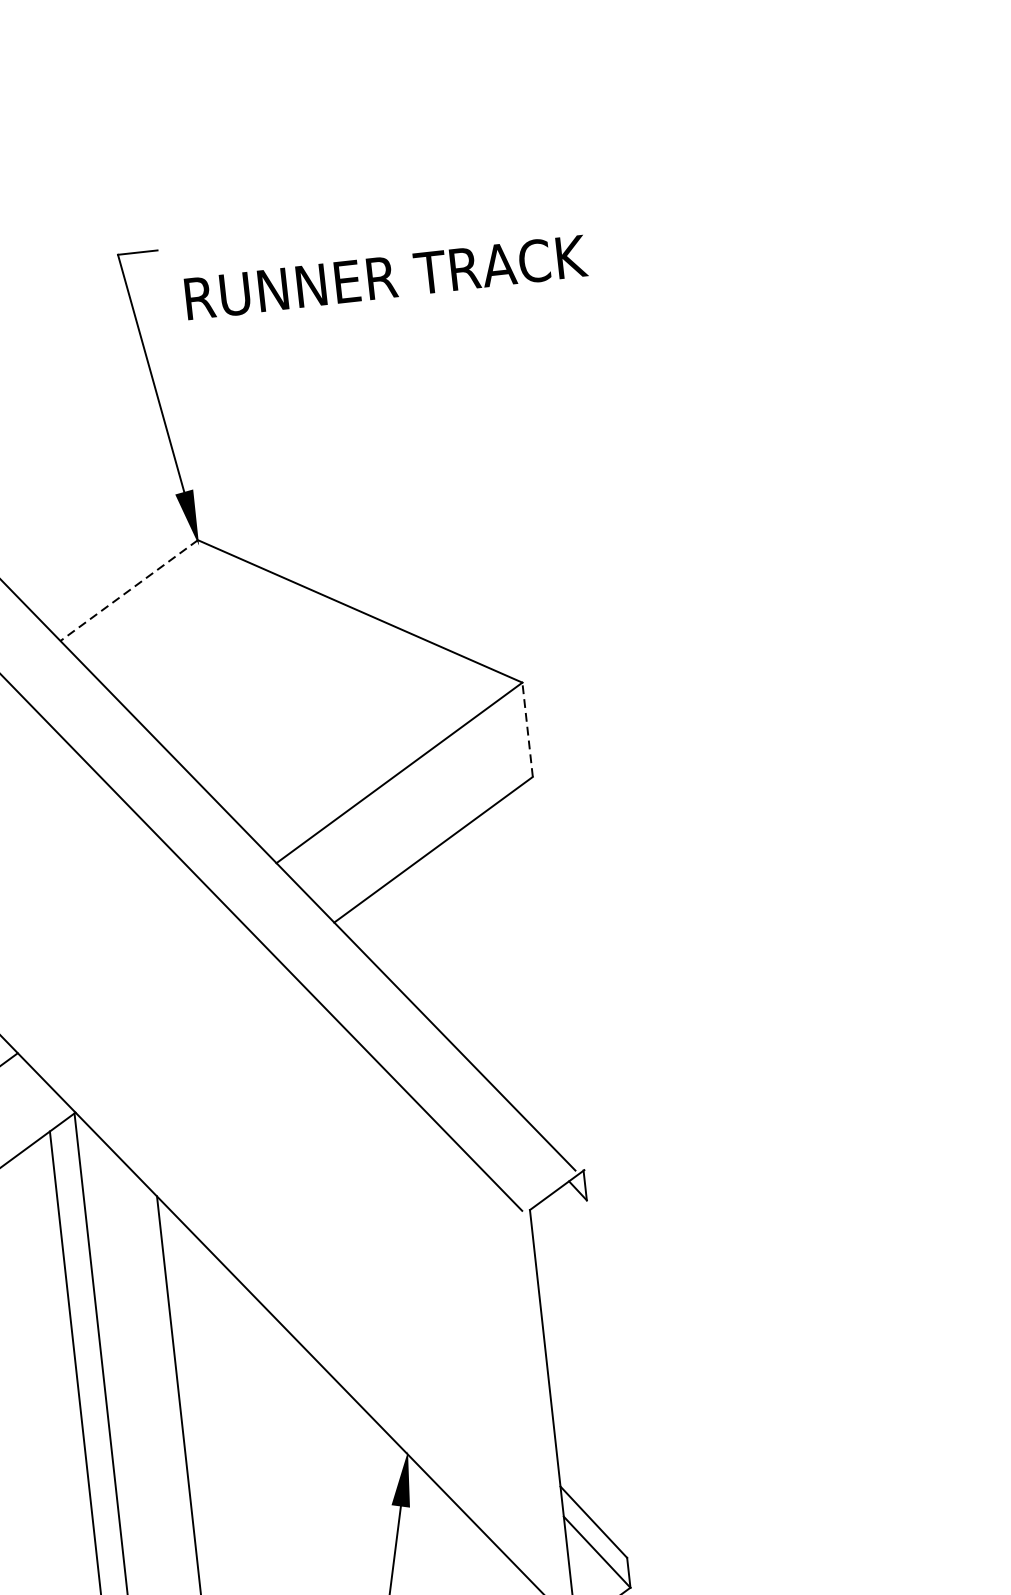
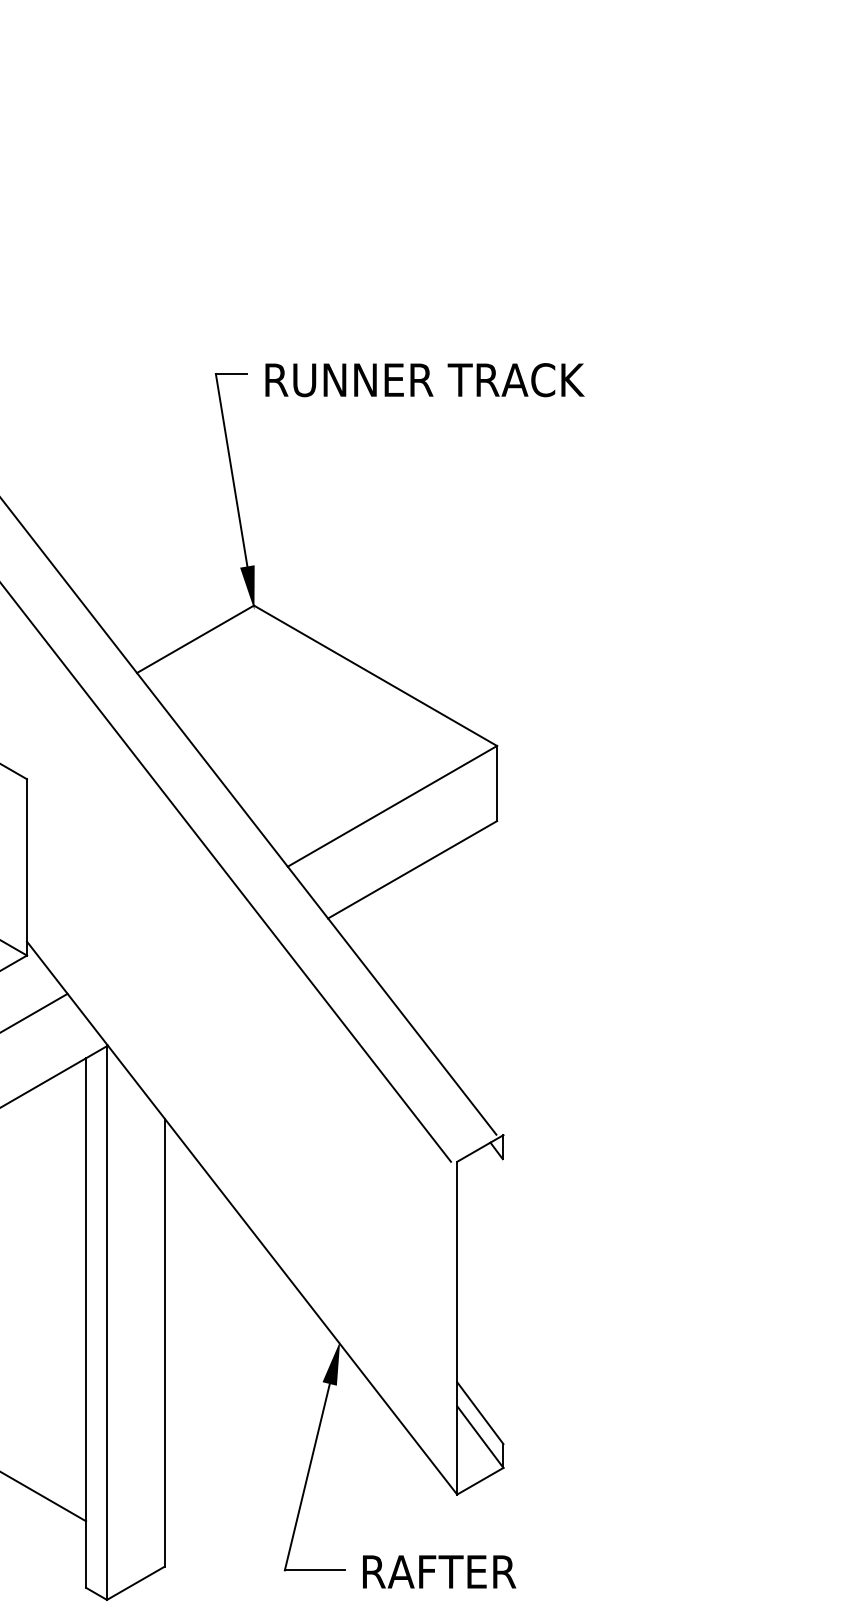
text: (385, 278) -> (424, 380), moved
line: (129, 590) -> (195, 639), dashed -> solid
line: (528, 729) -> (497, 783), dashed -> solid

